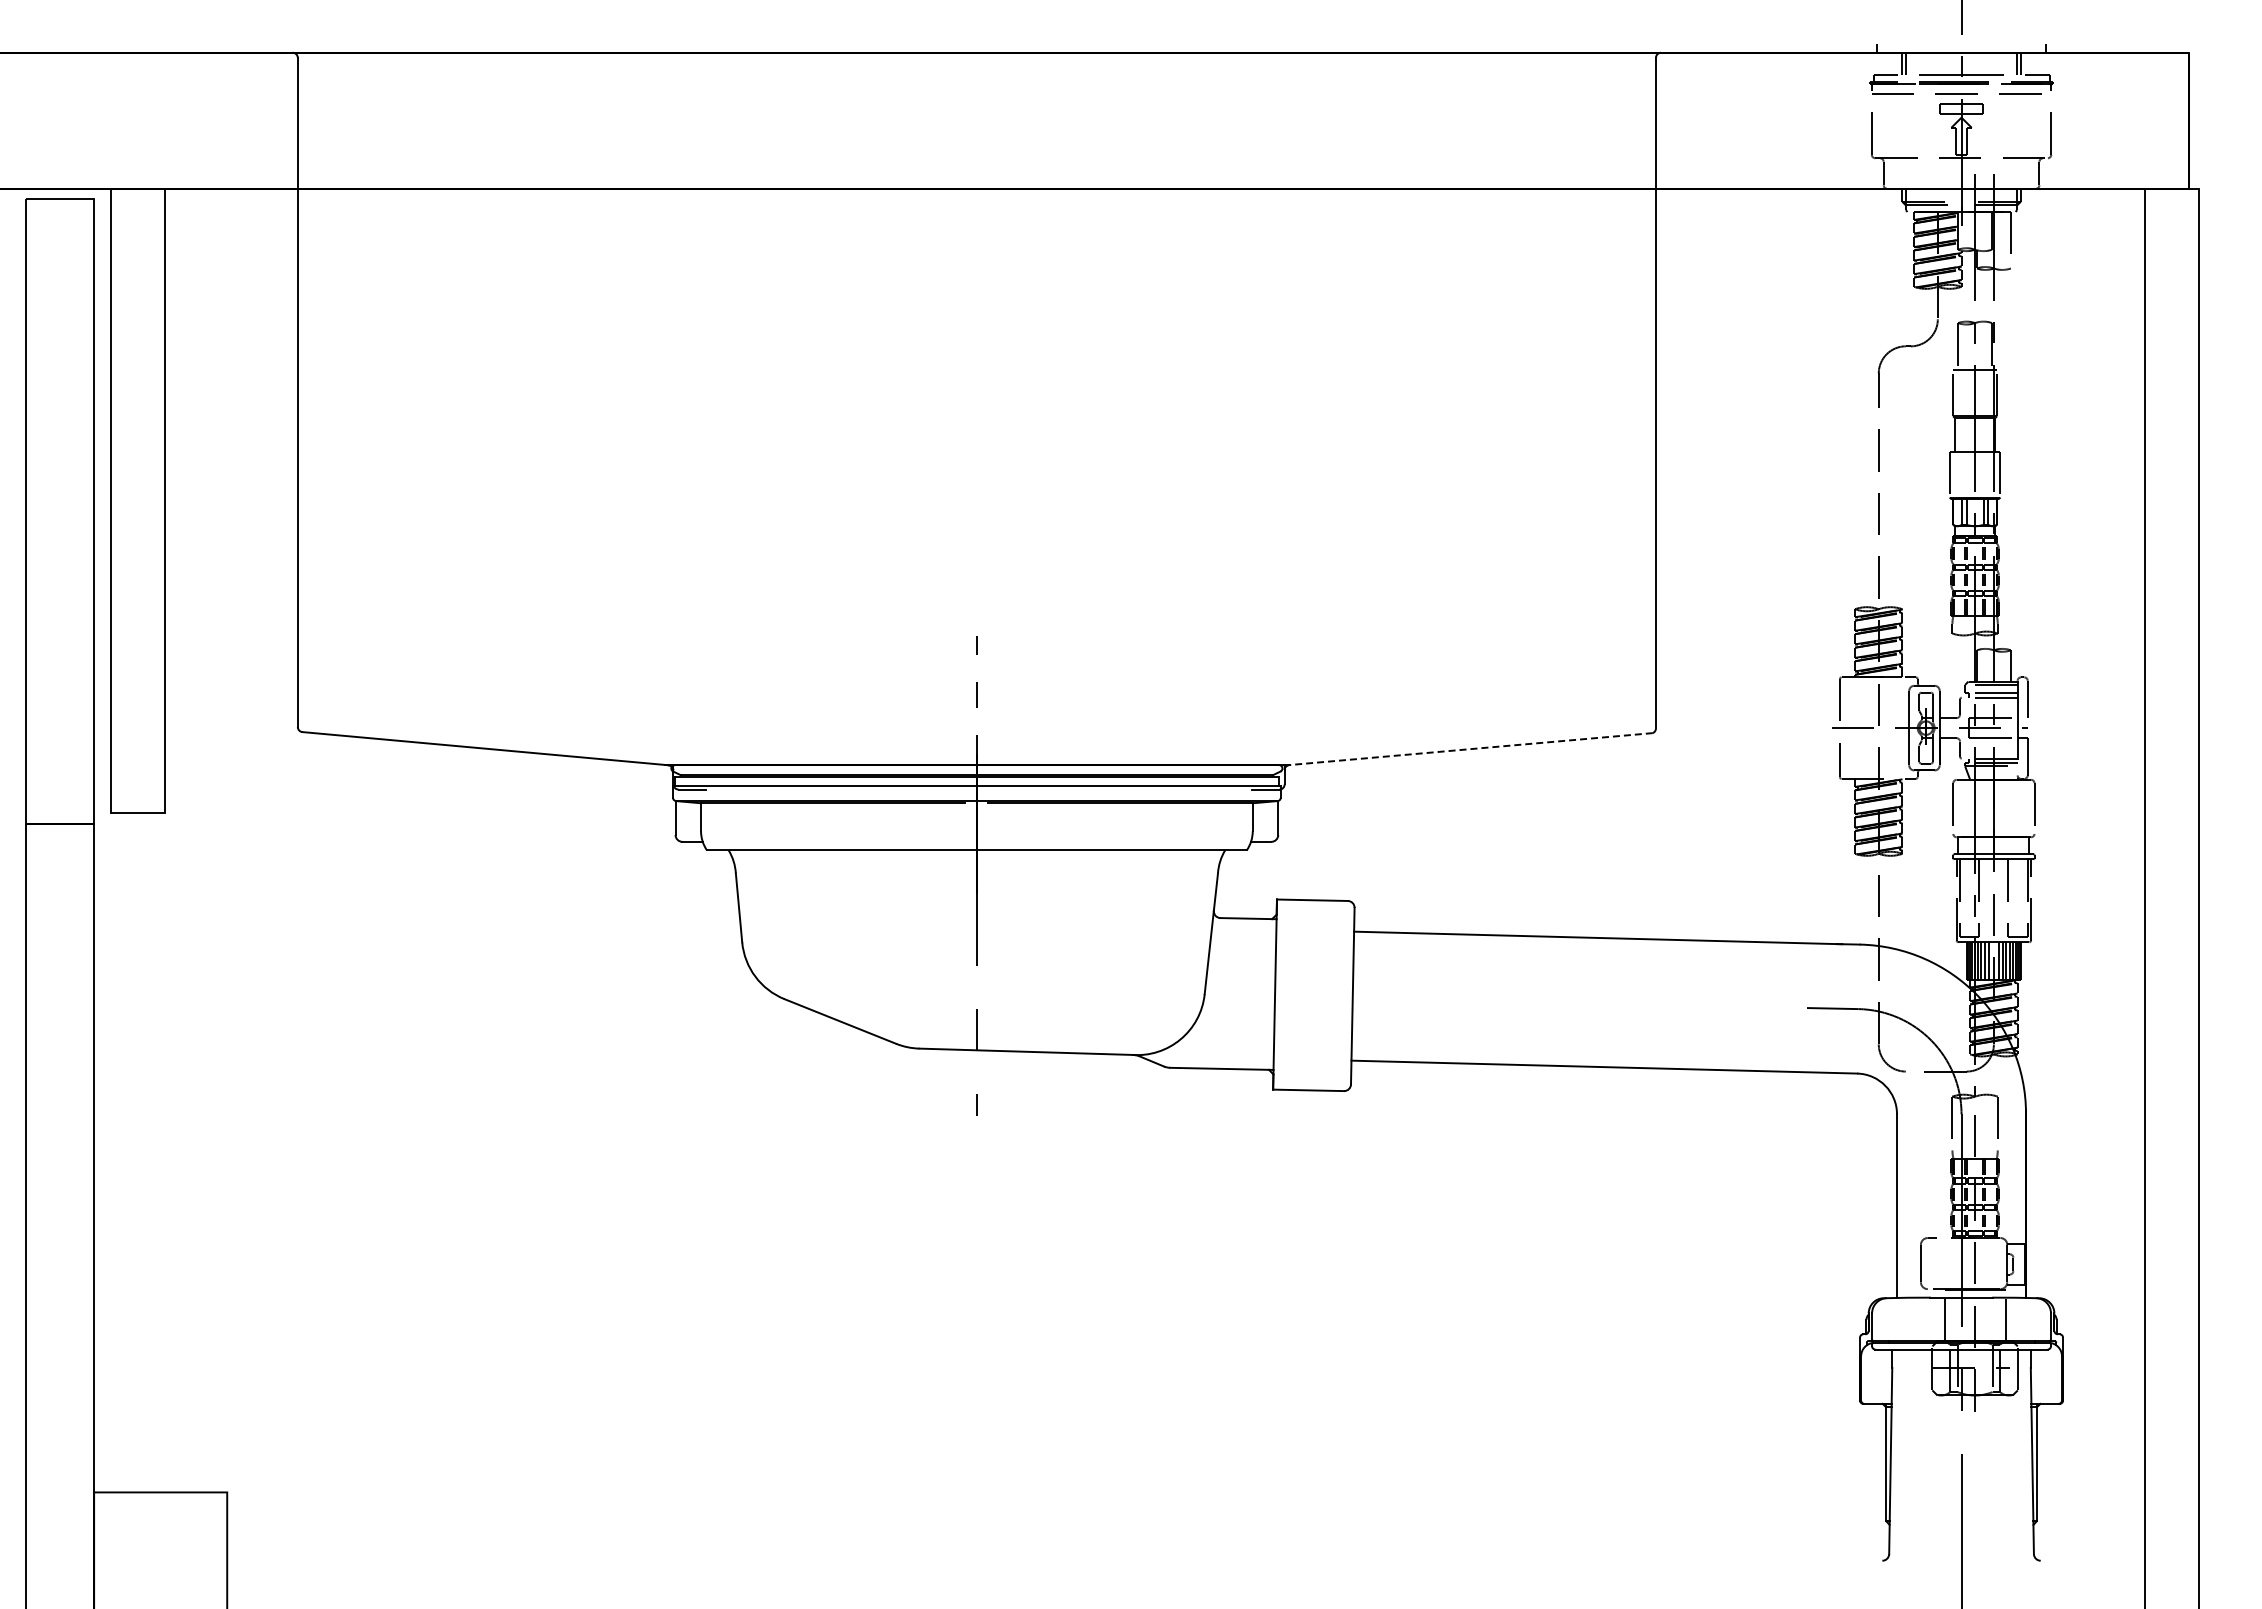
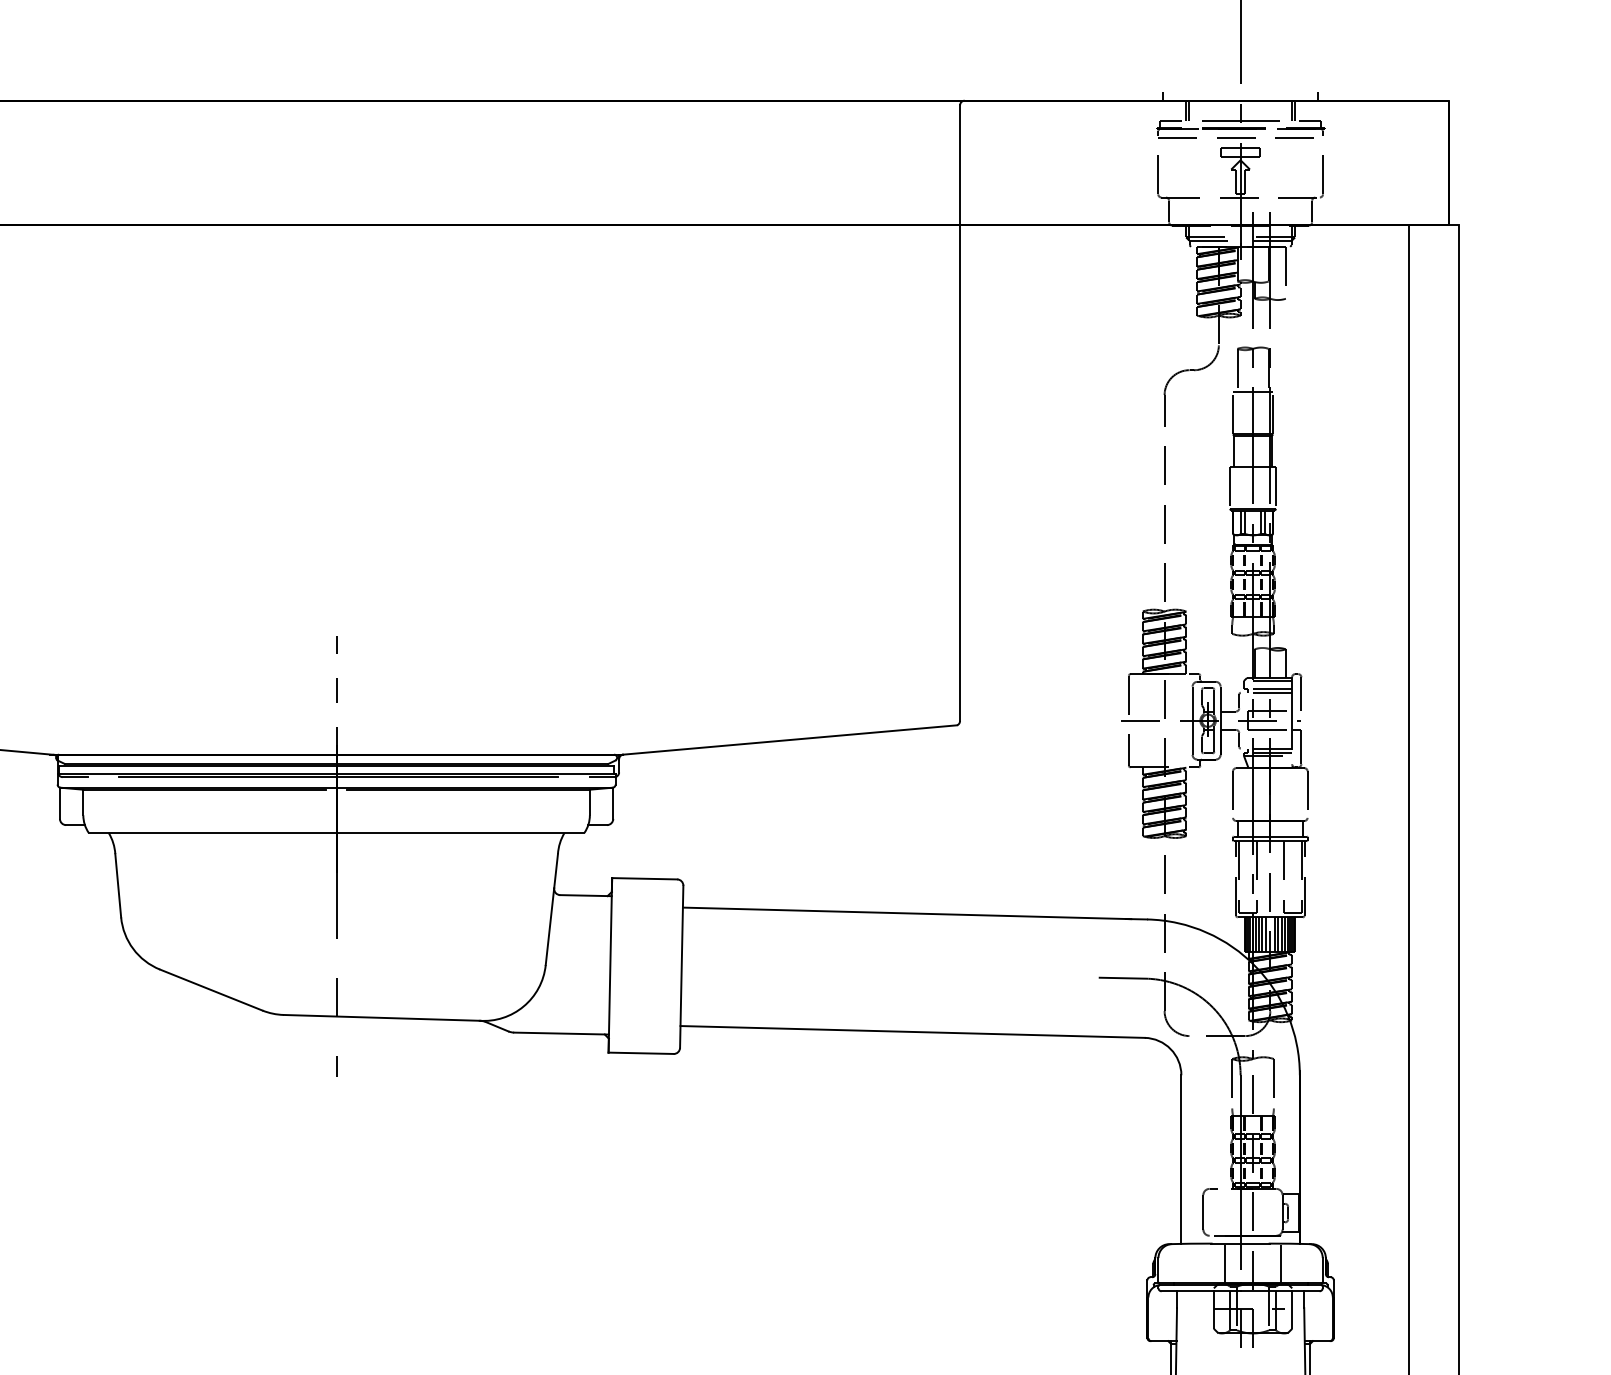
line: (1470, 749) -> (789, 740), dashed -> solid
line: (978, 789) -> (338, 777), added

